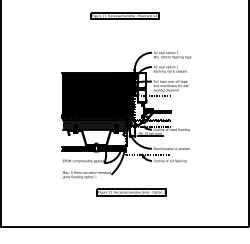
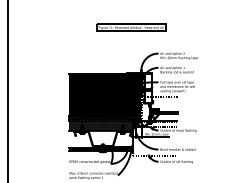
part: (124, 15) -> (131, 27), moved

